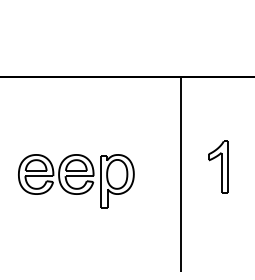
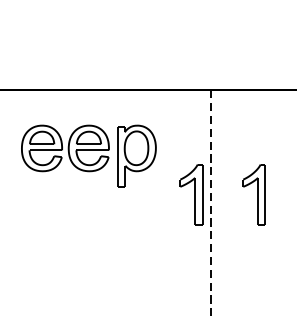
part: (164, 166) -> (191, 193), added
line: (180, 174) -> (210, 203), solid -> dashed
part: (76, 181) -> (89, 156), moved

